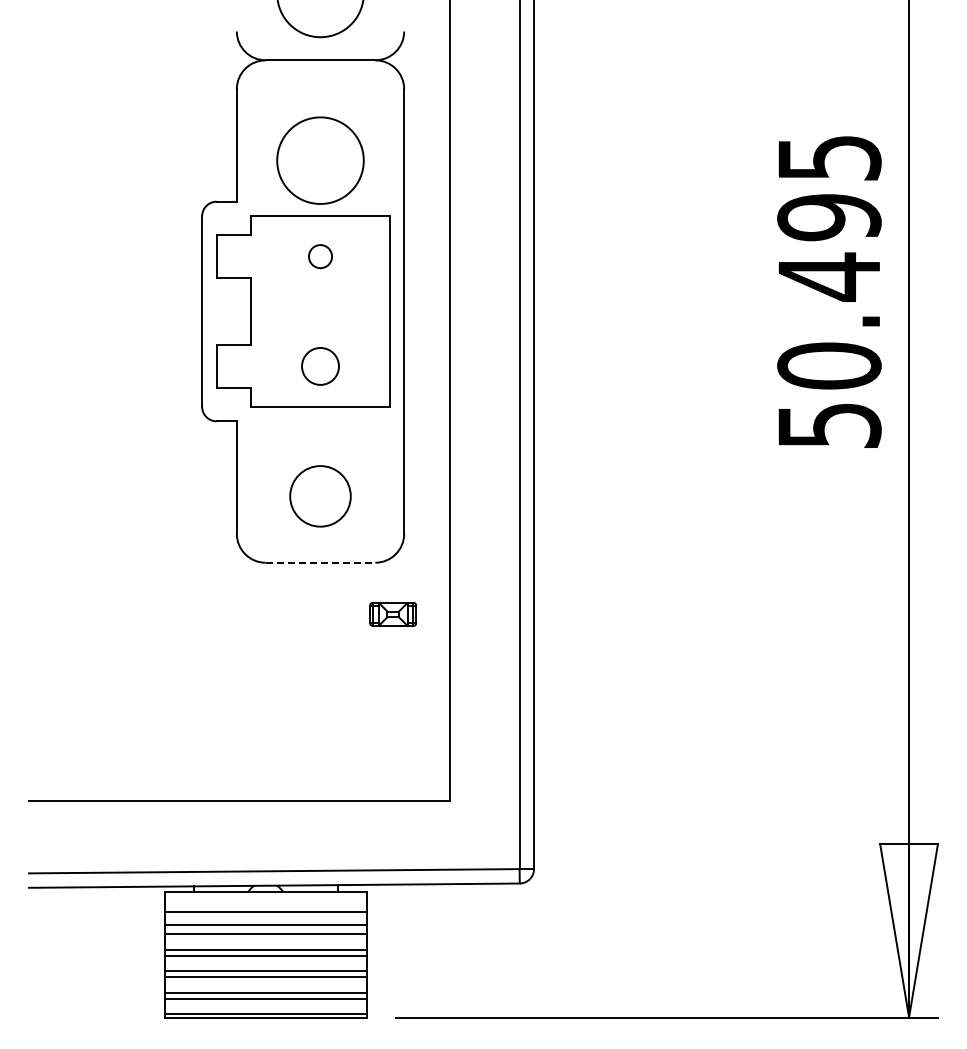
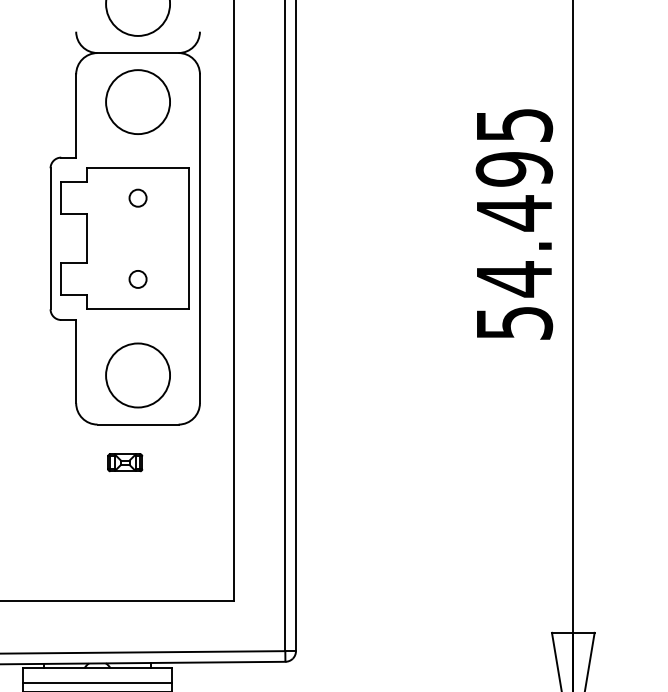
circle: (320, 160) -> (138, 101), moved
circle: (320, 365) -> (138, 278), size x0.62
text: (829, 366) -> (514, 279), 50.495 -> 54.495
circle: (320, 496) -> (138, 375), size x1.43
line: (320, 562) -> (138, 424), dashed -> solid
part: (393, 614) -> (125, 462), moved

